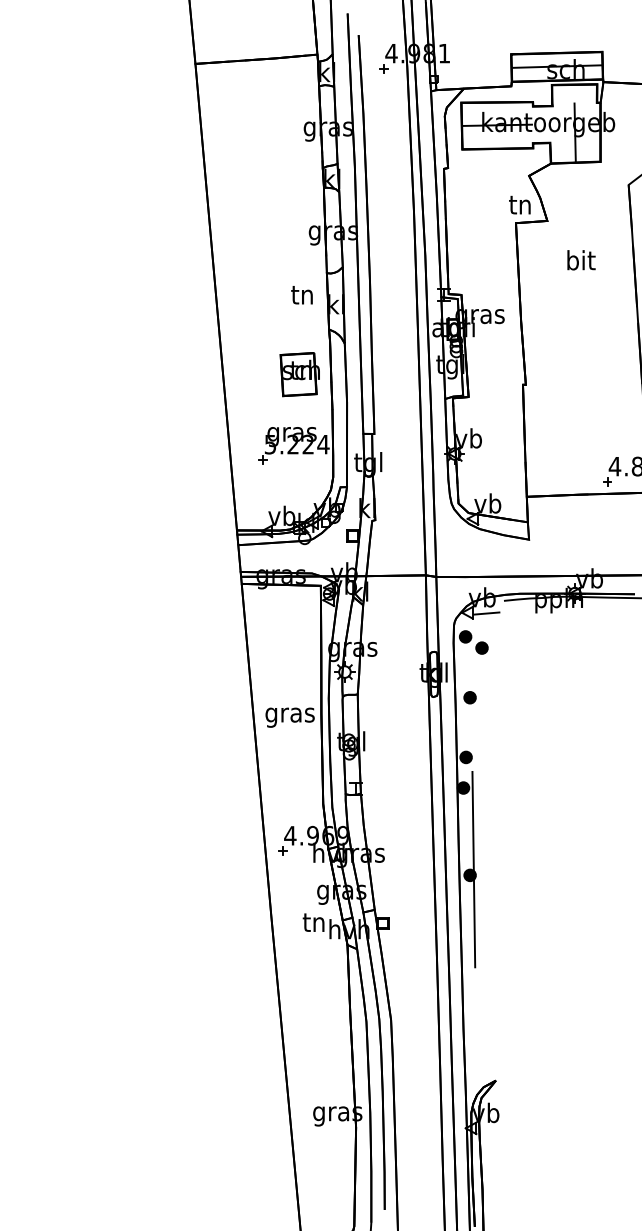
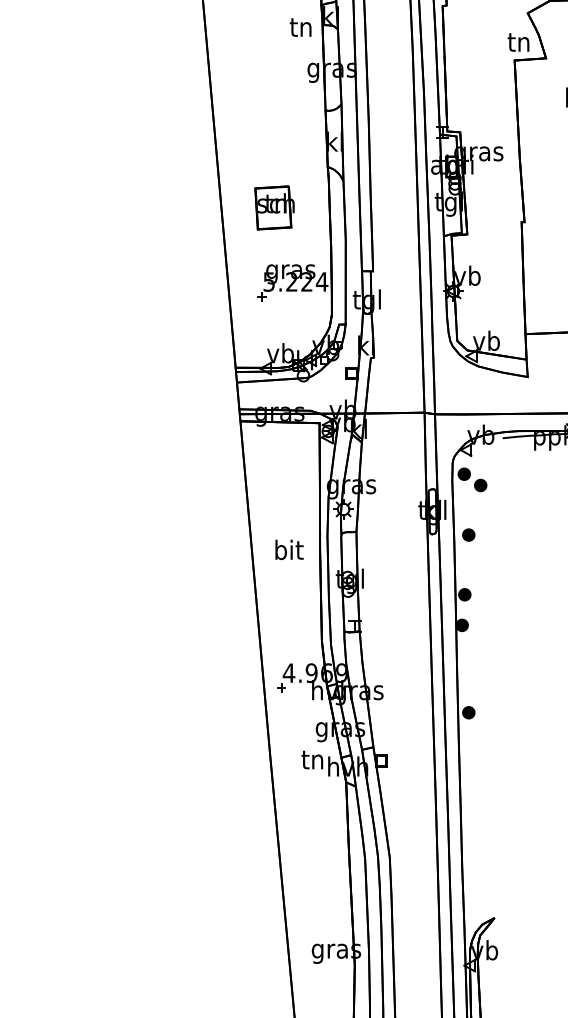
text: (301, 295) -> (300, 27), moved
part: (299, 374) -> (274, 207), moved
line: (486, 613) -> (485, 450), removed
text: (289, 714) -> (288, 551), gras -> bit
line: (473, 869) -> (472, 706), removed

